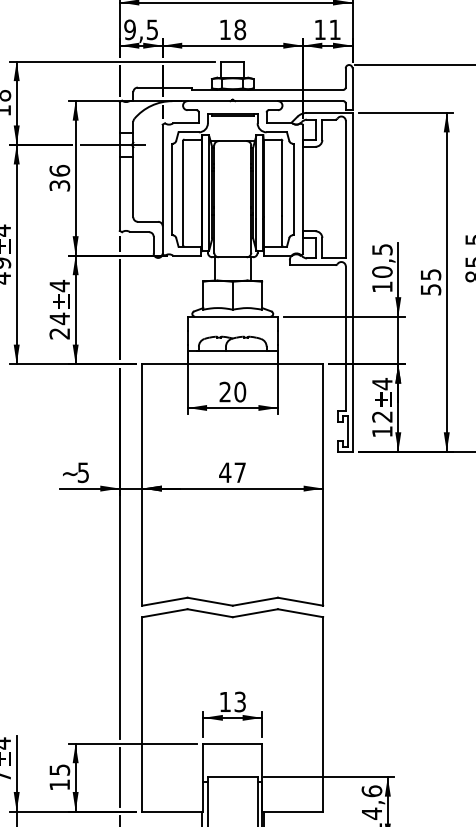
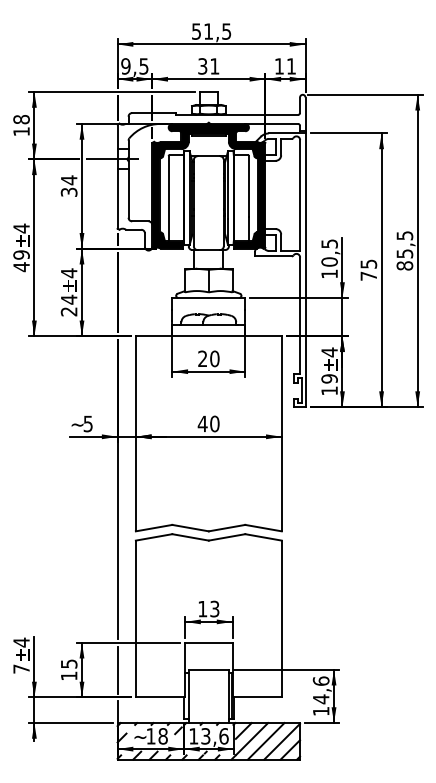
text: (232, 29) -> (208, 66), 18 -> 31
text: (58, 171) -> (68, 180), 36 -> 34
fill: (232, 177) -> (208, 185), added
text: (430, 288) -> (368, 275), 55 -> 75
text: (382, 416) -> (329, 378), 12 -> 19
text: (239, 472) -> (214, 423), 47 -> 40

